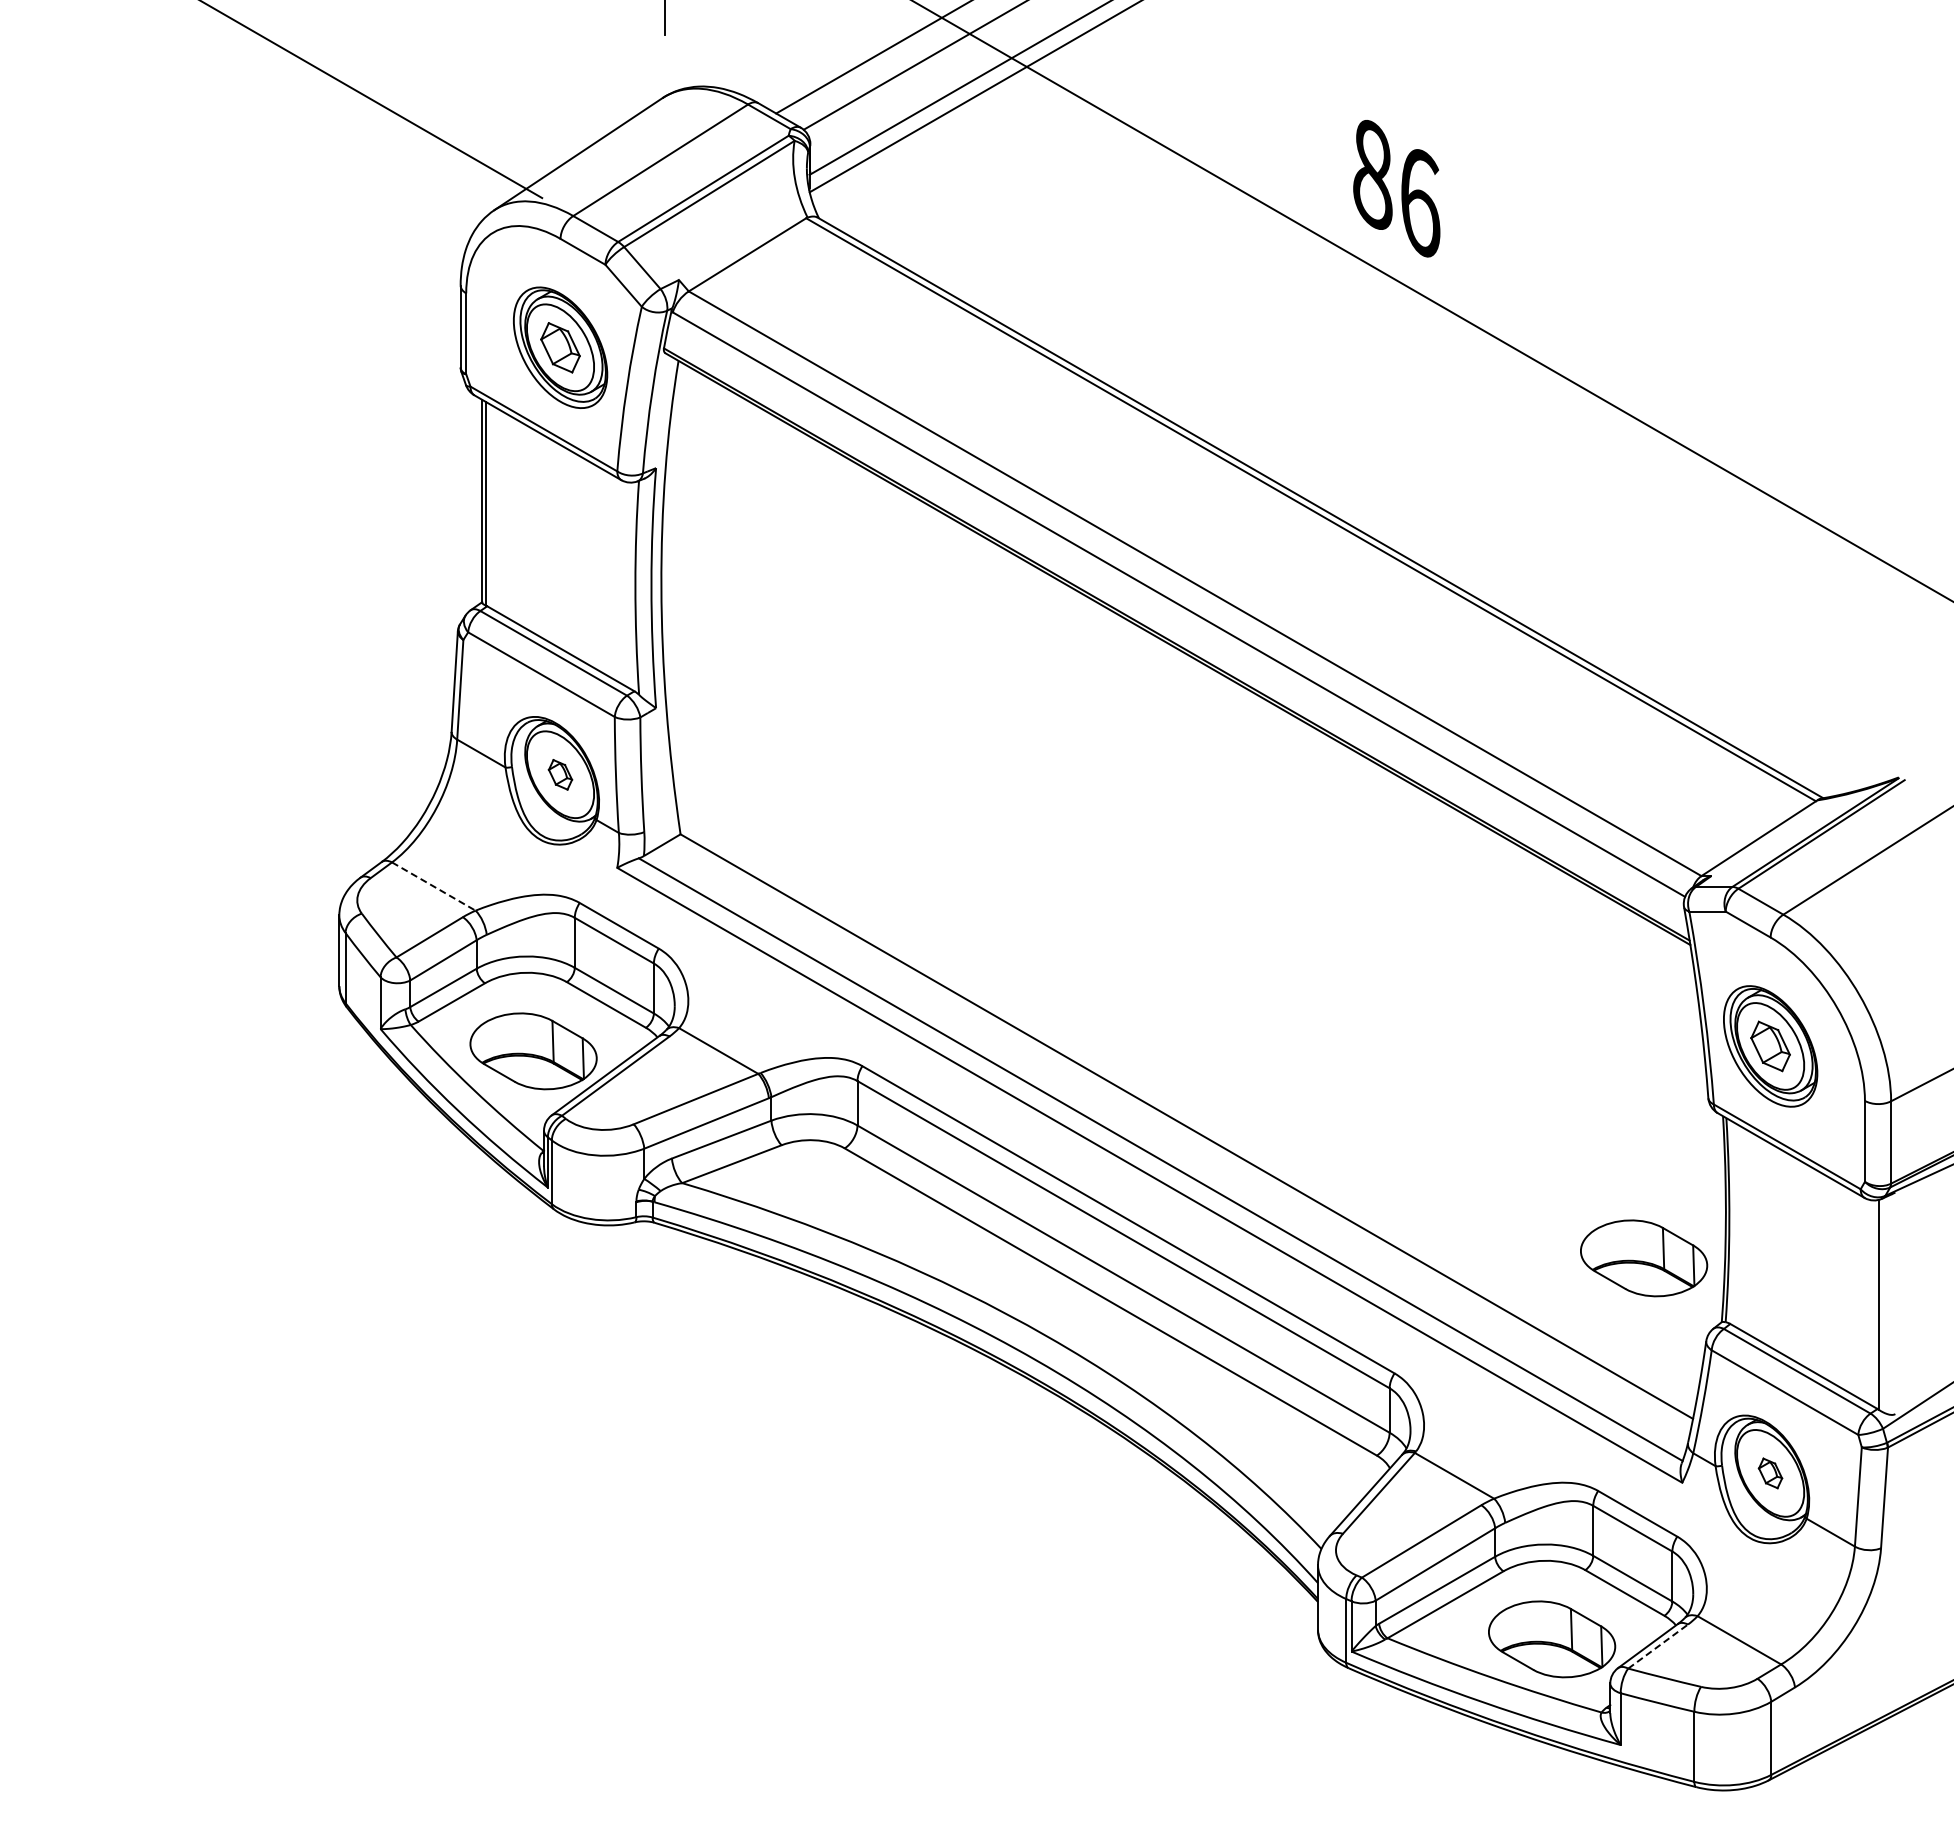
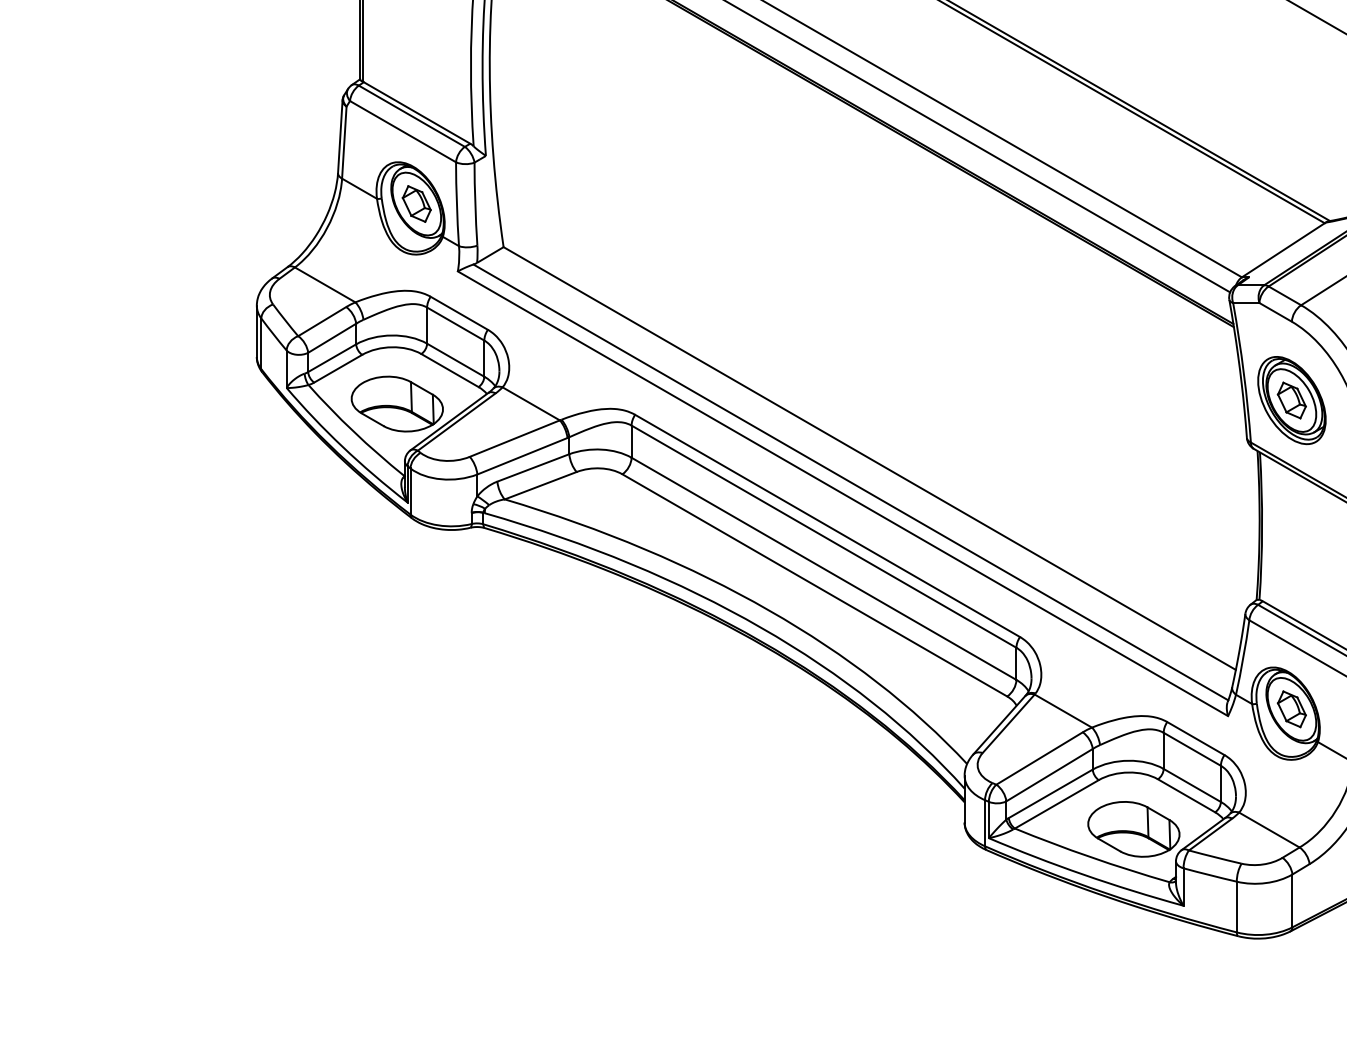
part: (560, 774) -> (416, 203), size x1.67
line: (434, 886) -> (325, 284), dashed -> solid
part: (1644, 1258) -> (1200, 553), removed
part: (1770, 1473) -> (1291, 709), size x1.67
line: (1658, 1646) -> (1210, 834), dashed -> solid

